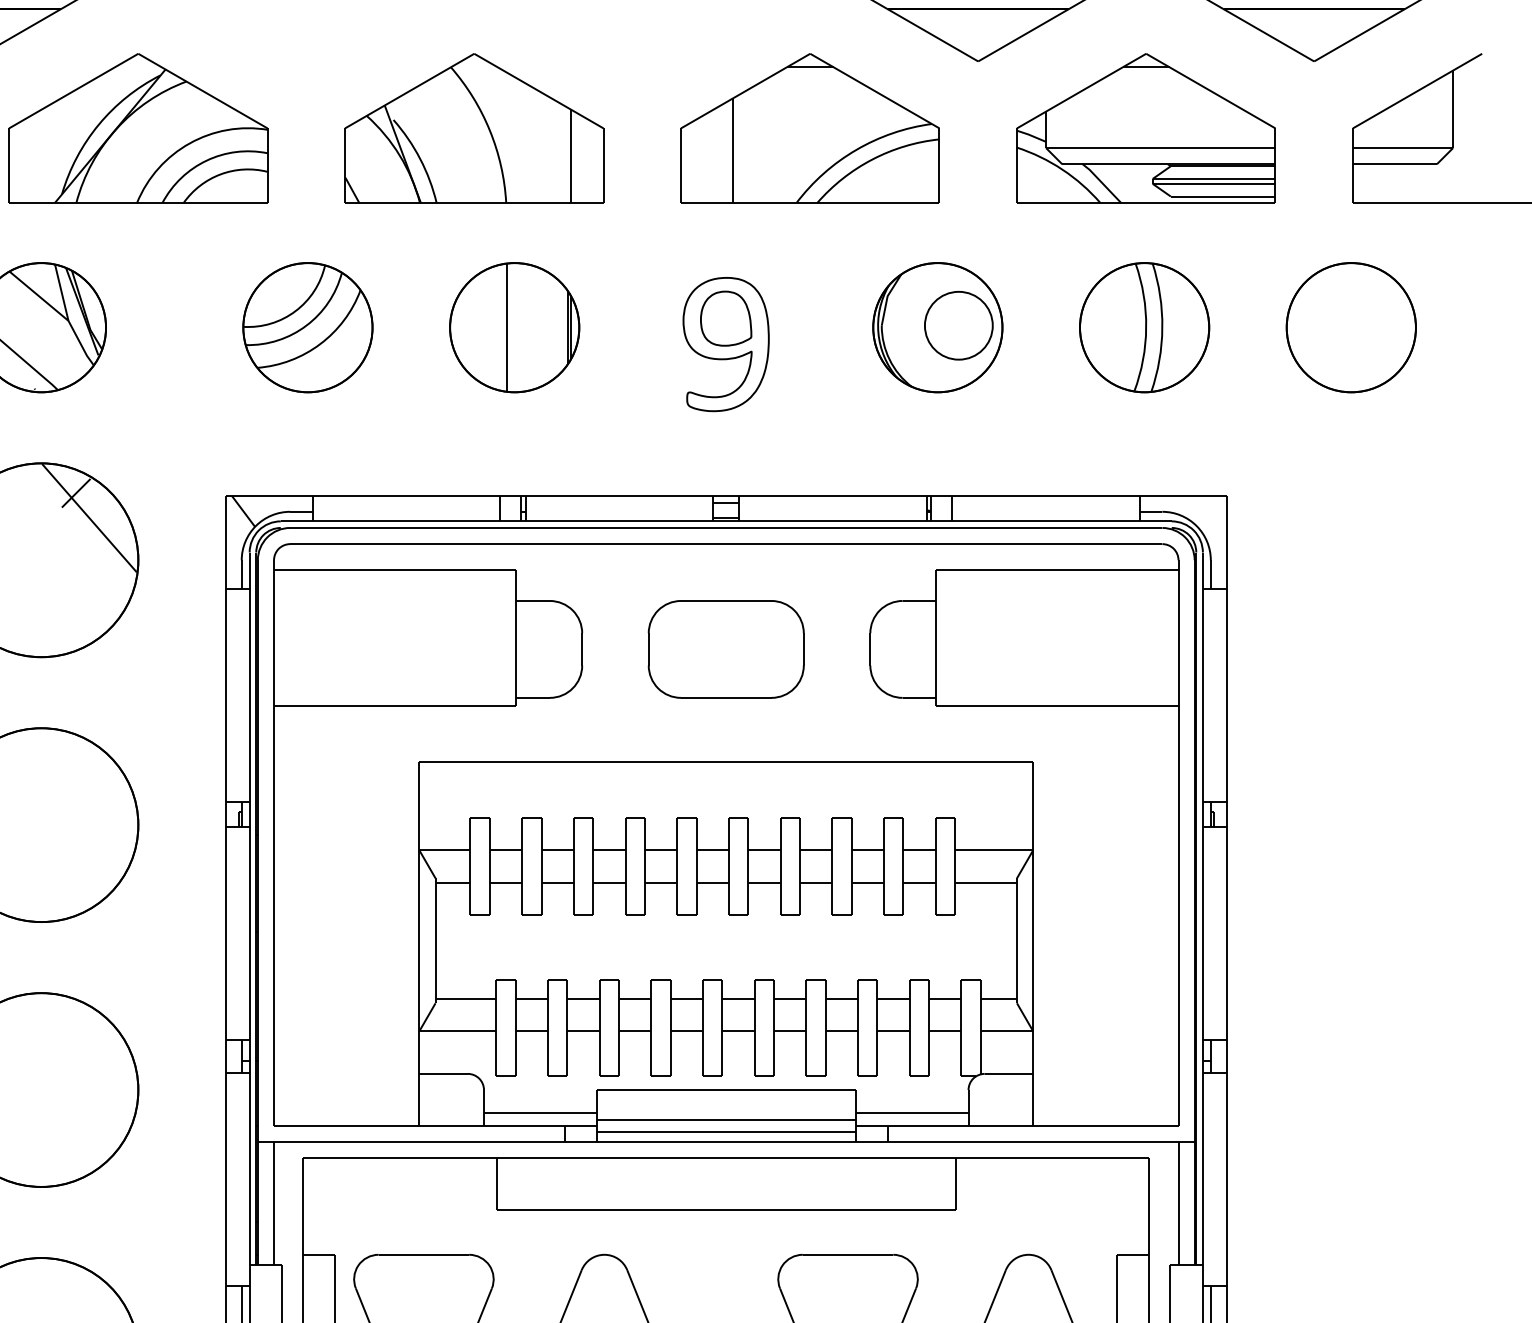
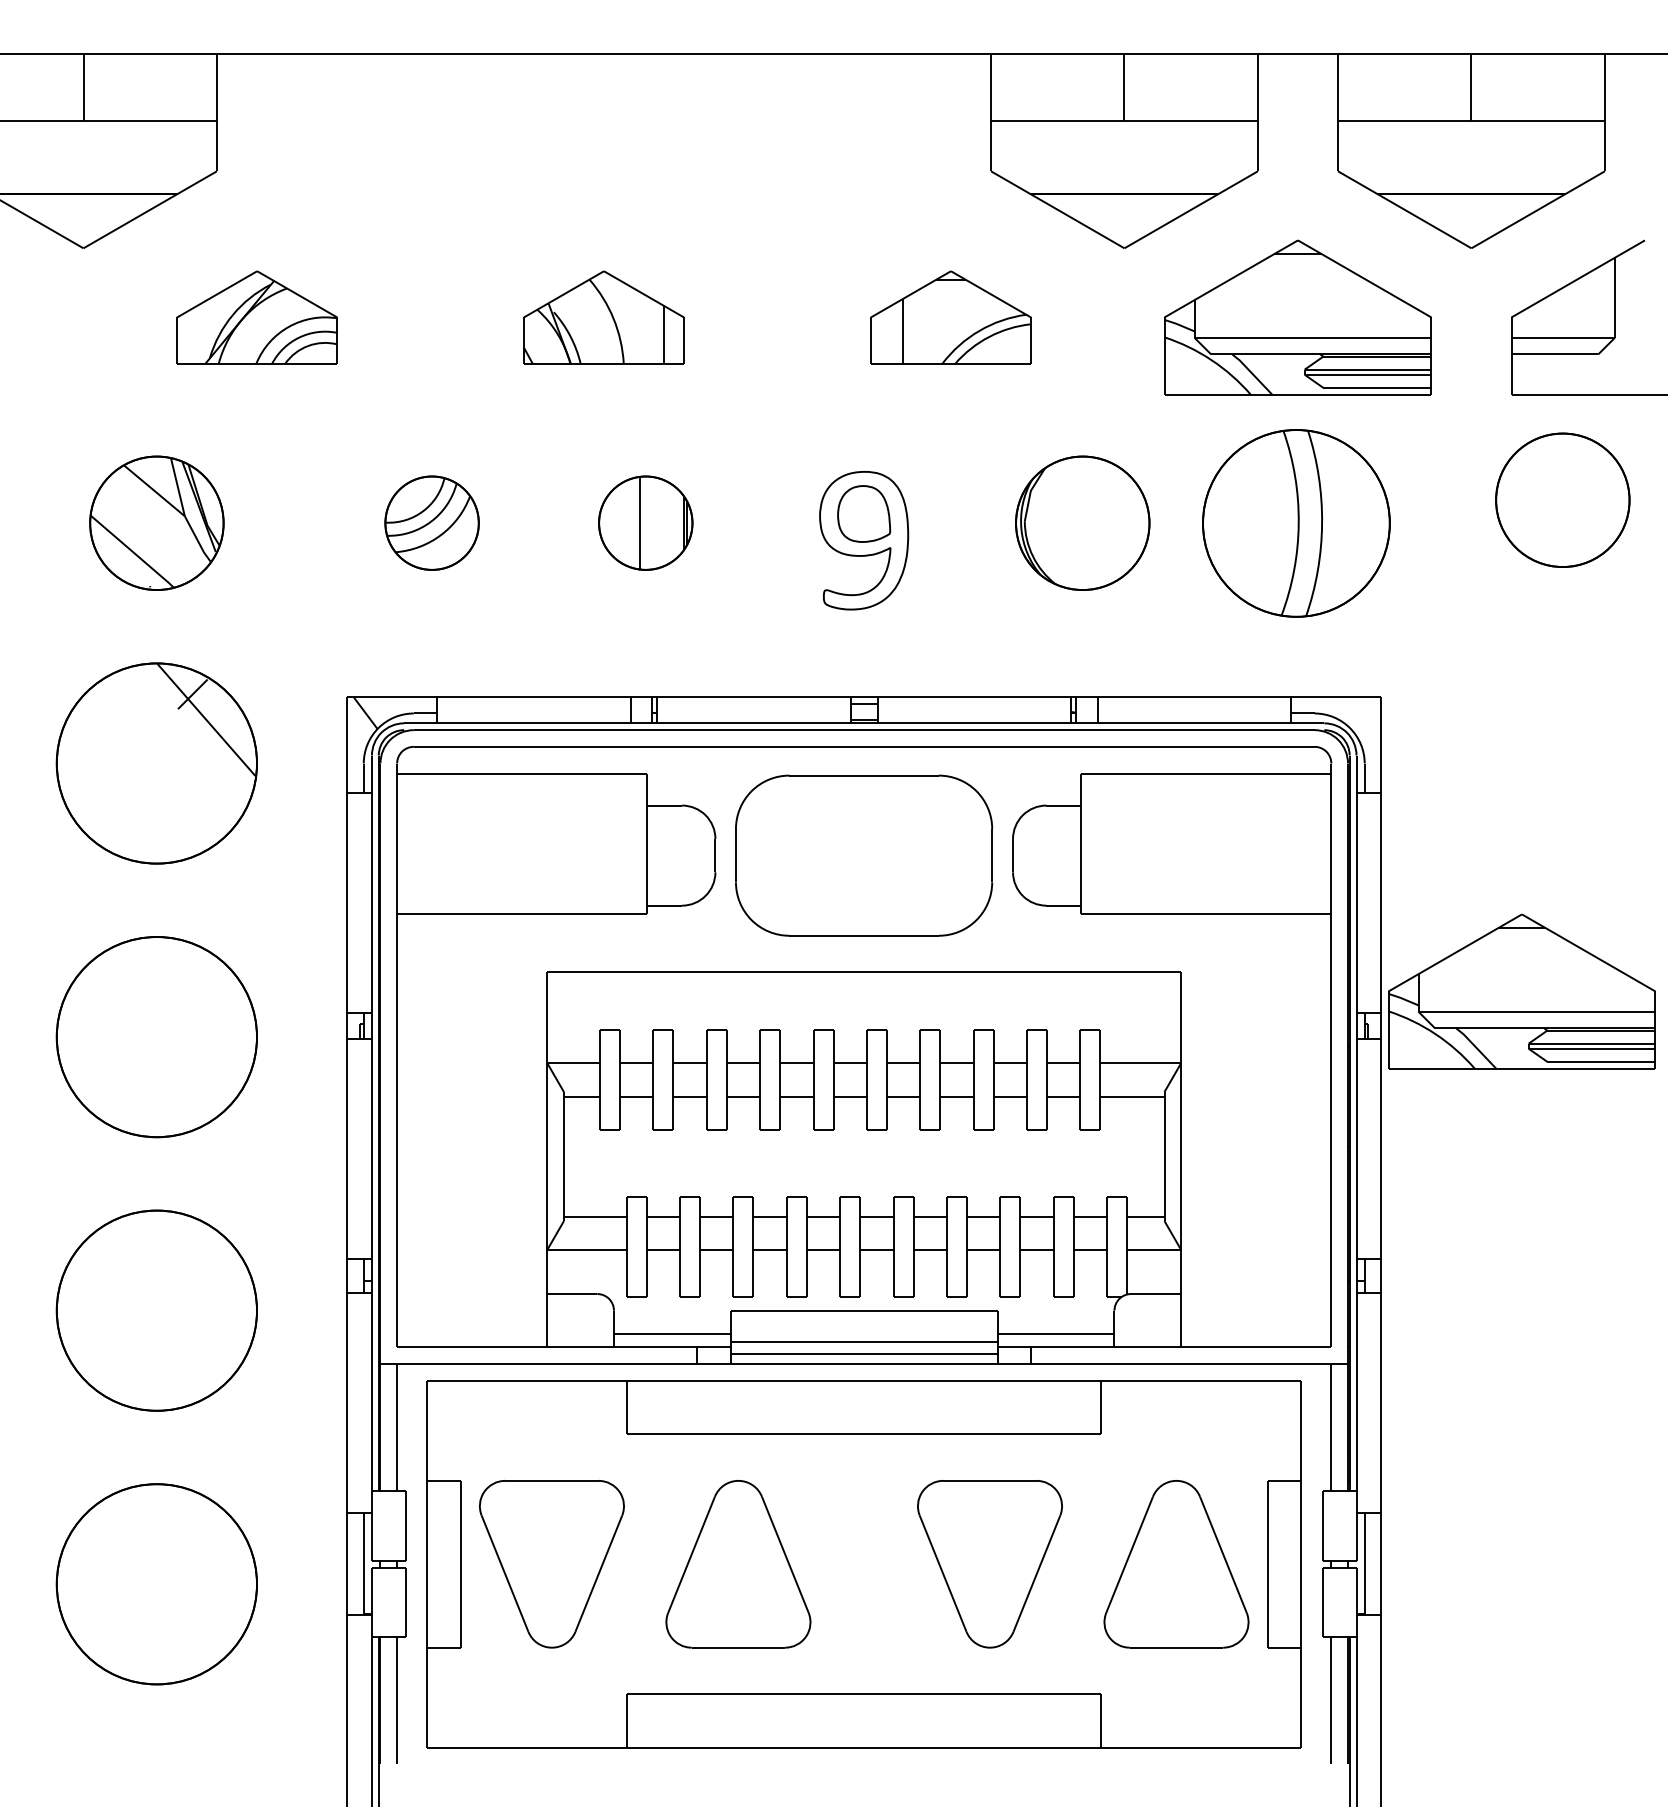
part: (138, 128) -> (257, 317), size x0.6
part: (473, 128) -> (603, 317), size x0.6
part: (809, 128) -> (950, 317), size x0.6
part: (958, 325) -> (1104, 521), removed
part: (307, 326) -> (431, 522), size x0.7
part: (514, 326) -> (645, 522), size x0.7
part: (1143, 326) -> (1295, 522), size x1.4
part: (1351, 326) -> (1562, 499), moved
part: (726, 649) -> (864, 855), size x1.6
part: (1362, 780) -> (1521, 991), added

